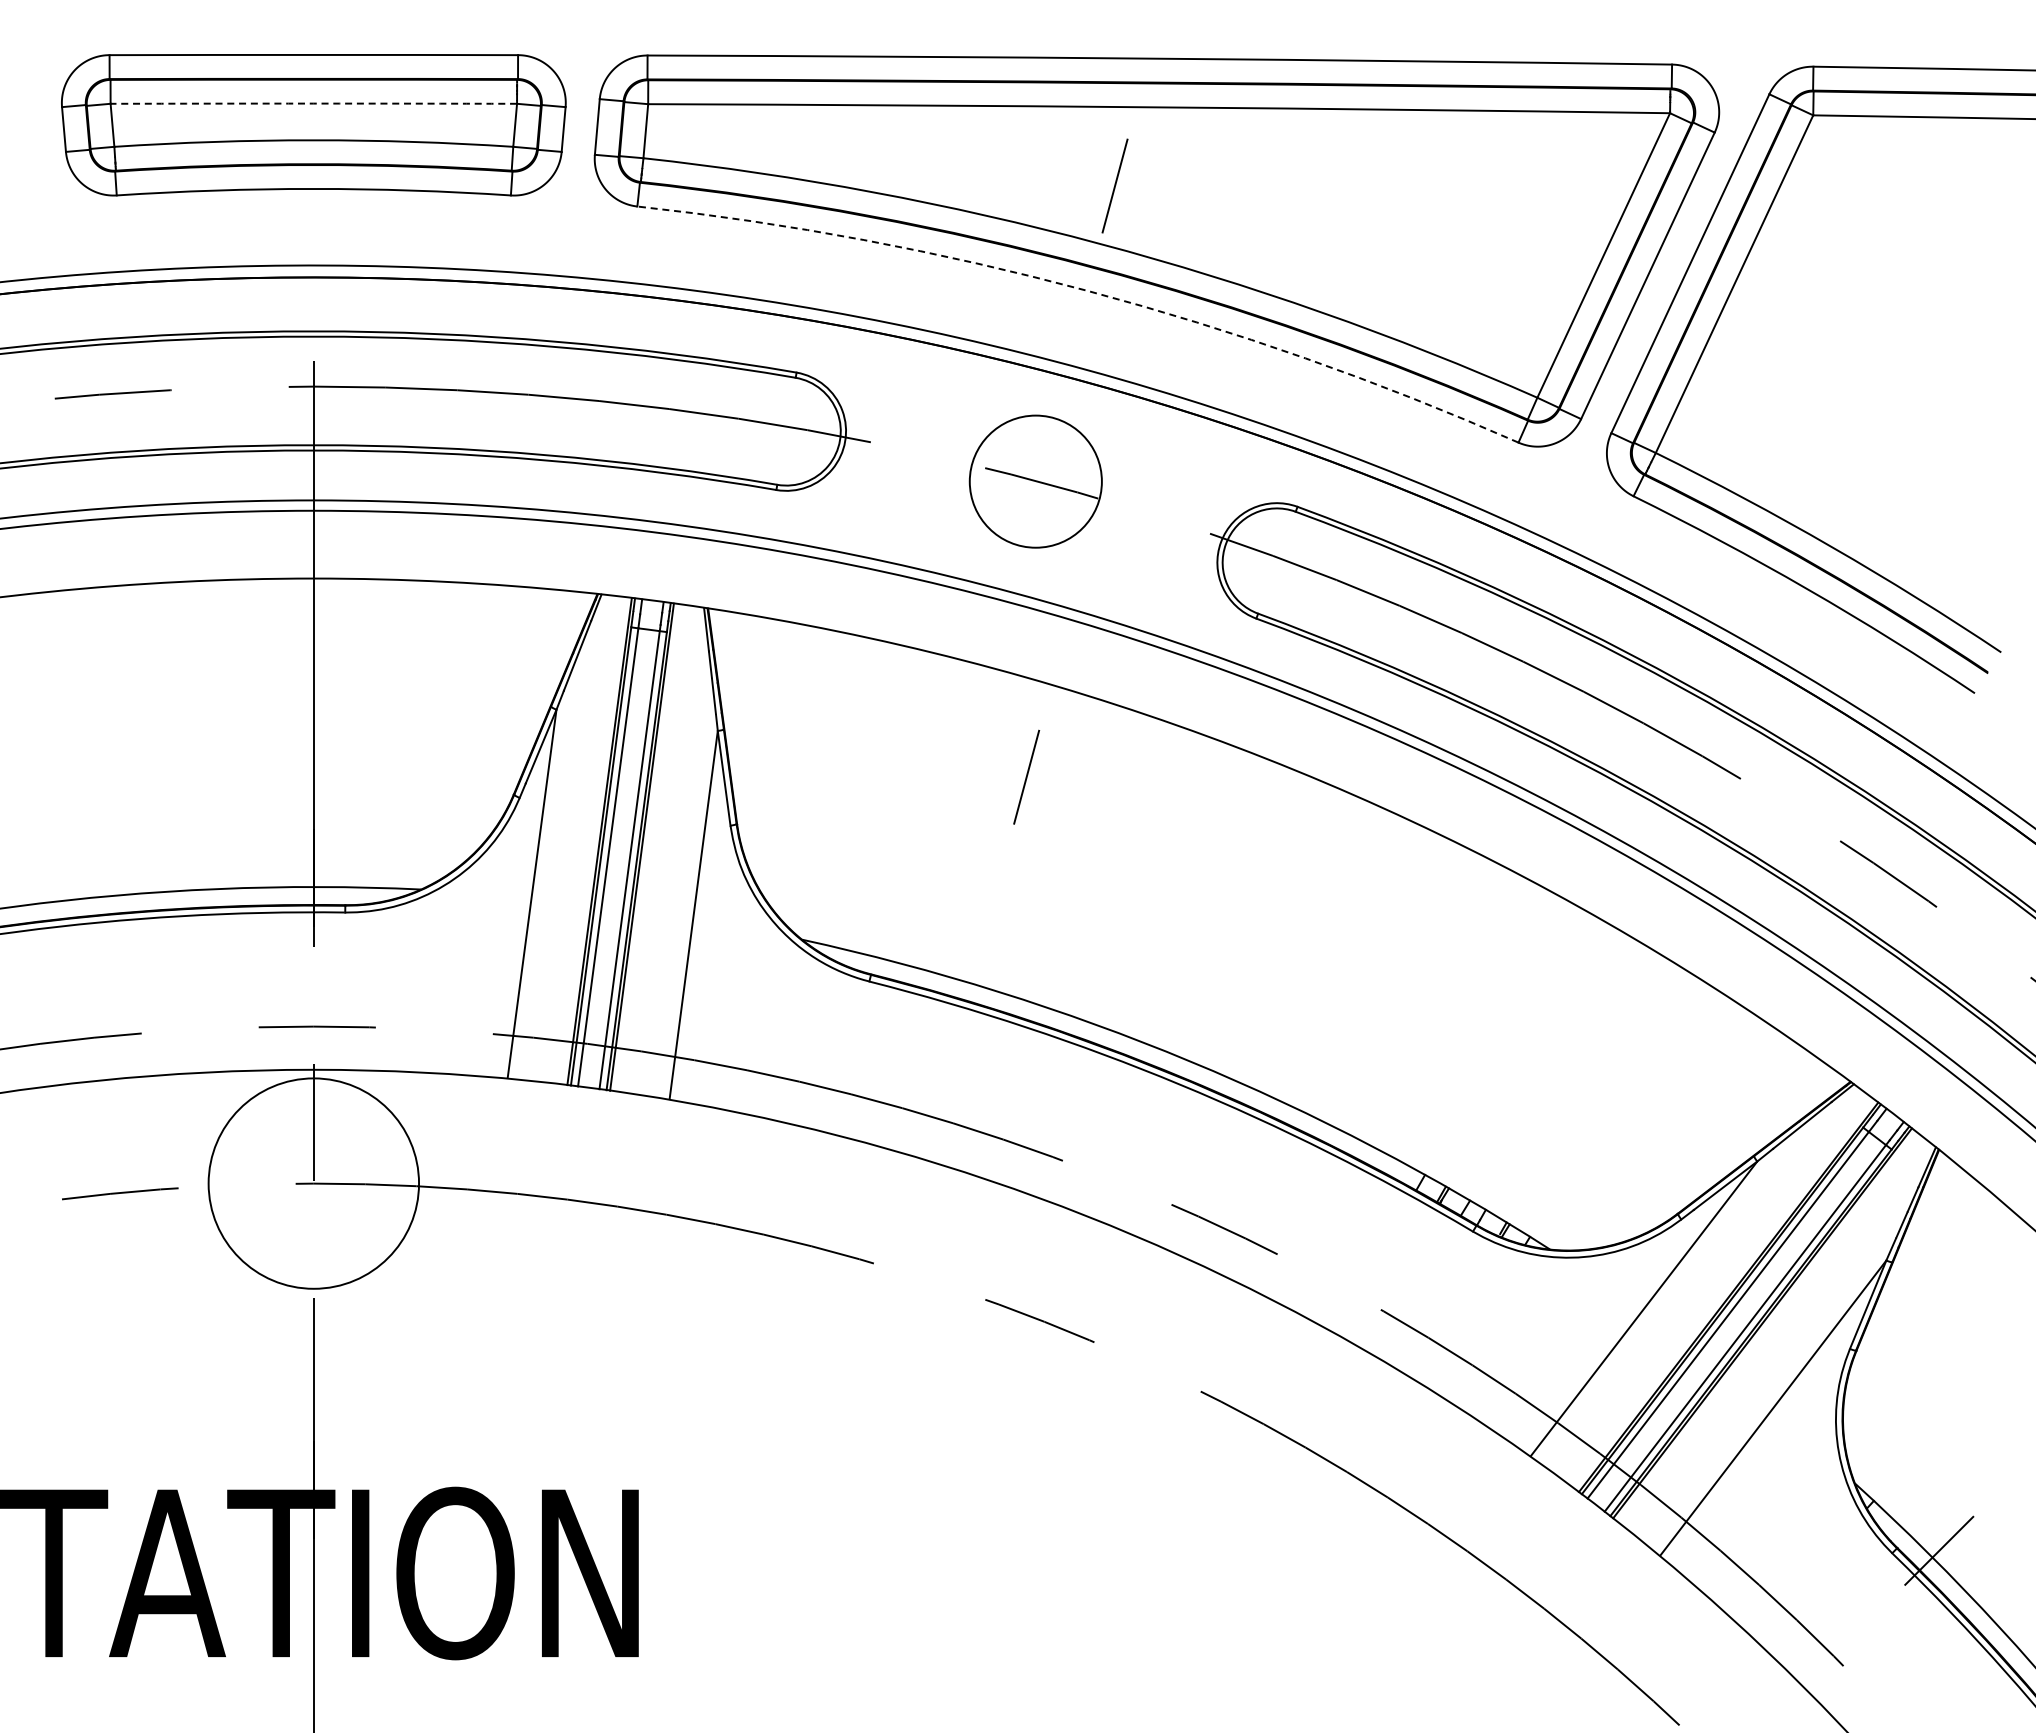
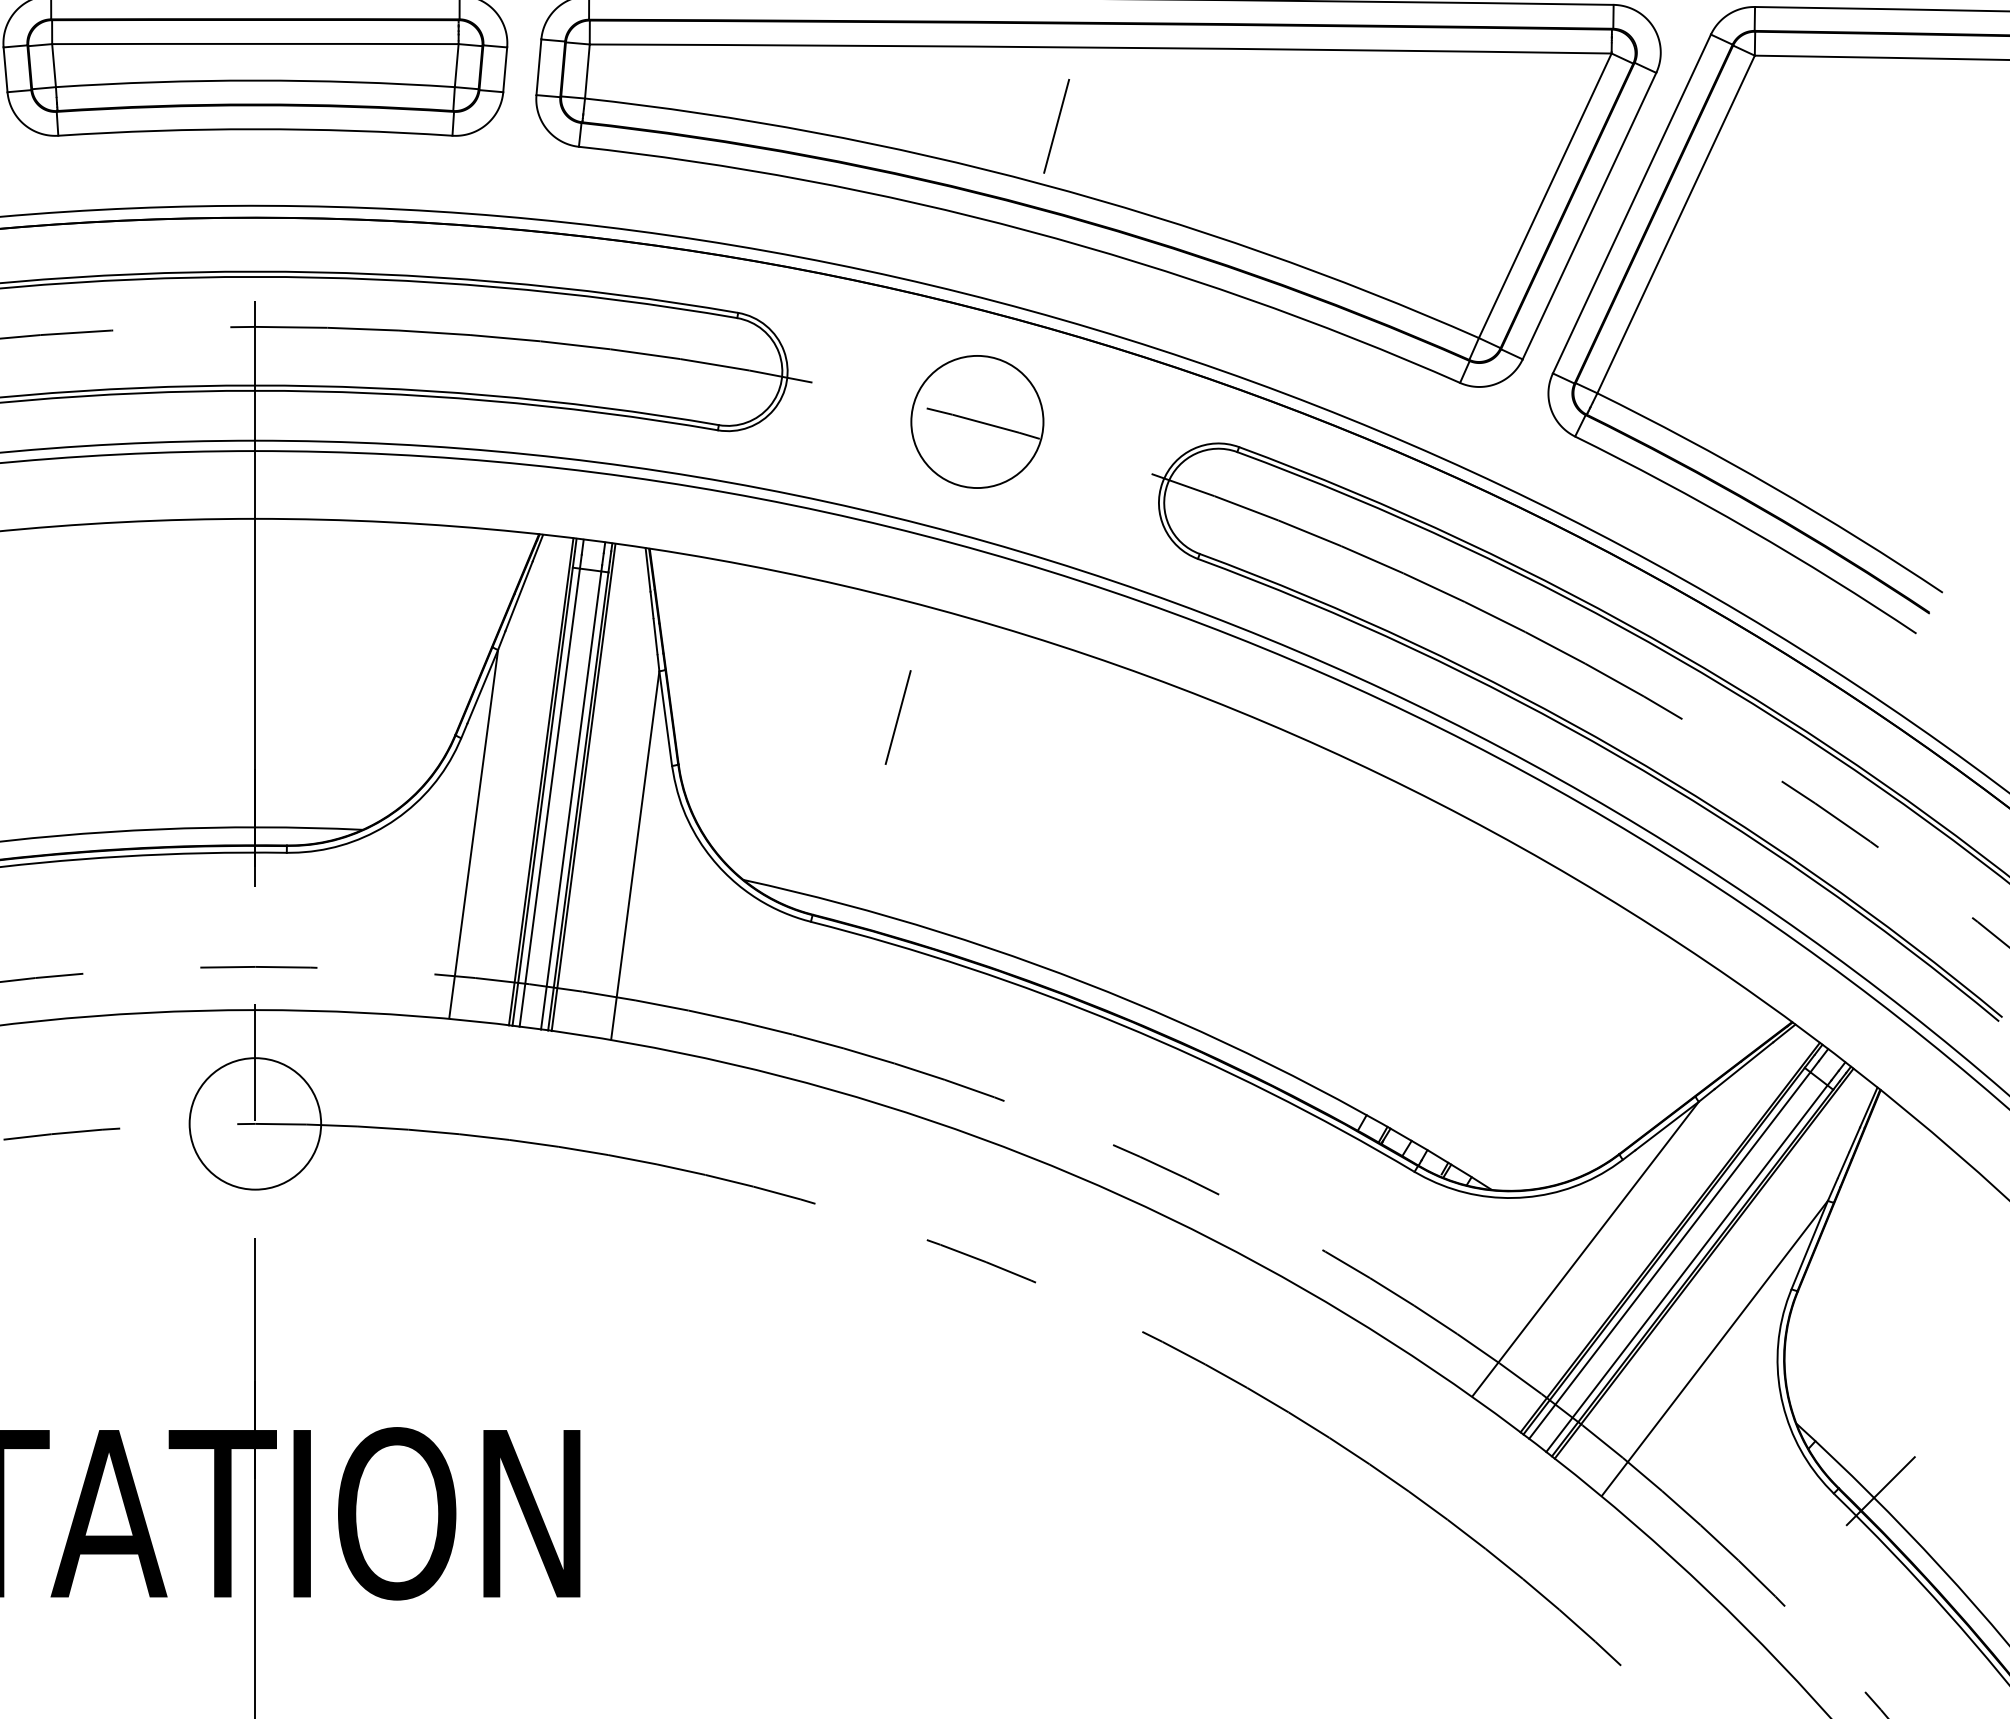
arc: (313, 103) -> (255, 43), dashed -> solid
arc: (1087, 290) -> (1029, 230), dashed -> solid
line: (1026, 776) -> (898, 716), moved
circle: (313, 1183) -> (255, 1123), size x0.62

